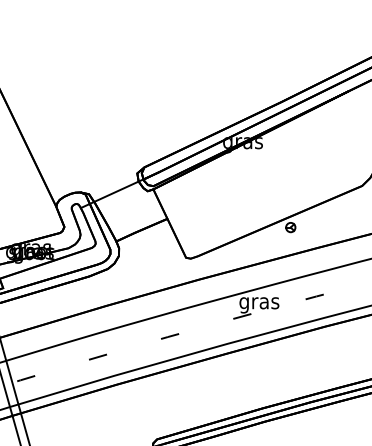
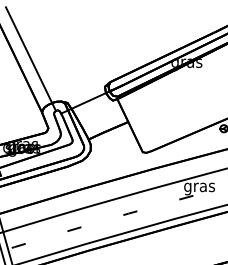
line: (41, 137) -> (30, 58), added

